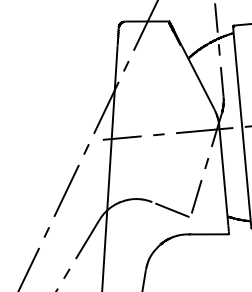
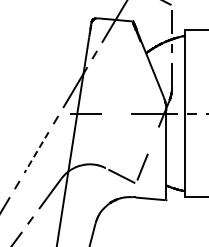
line: (159, 134) -> (116, 113), removed
line: (206, 163) -> (153, 140), removed
line: (66, 190) -> (36, 152), solid -> dashed

